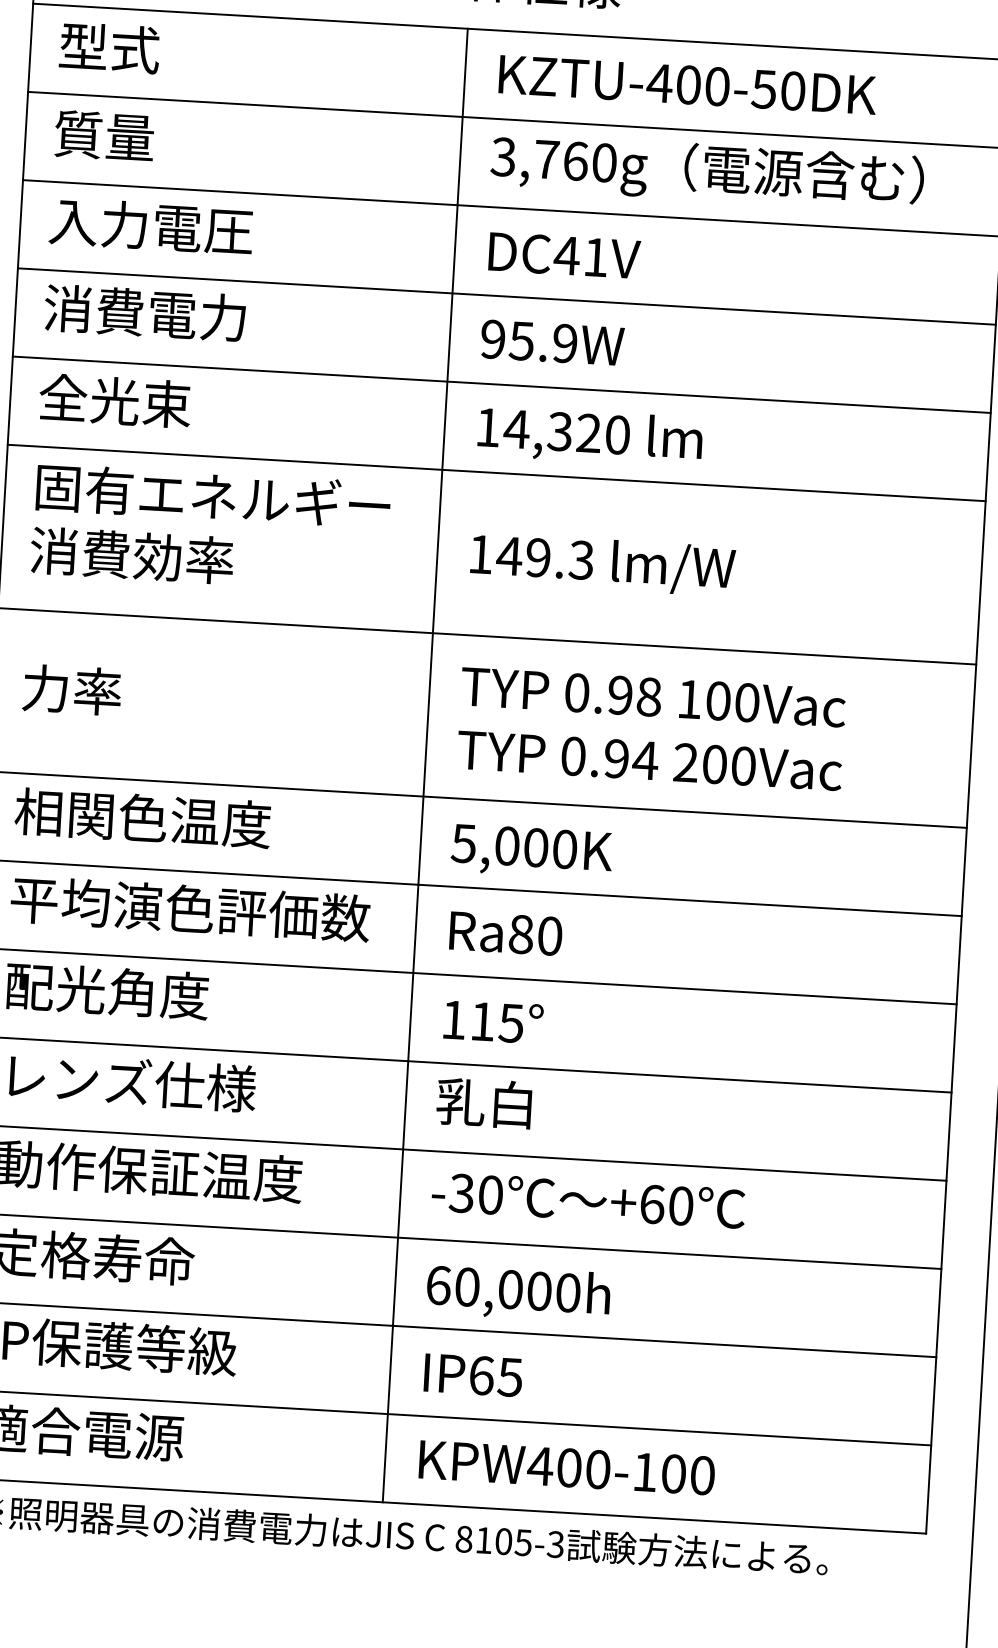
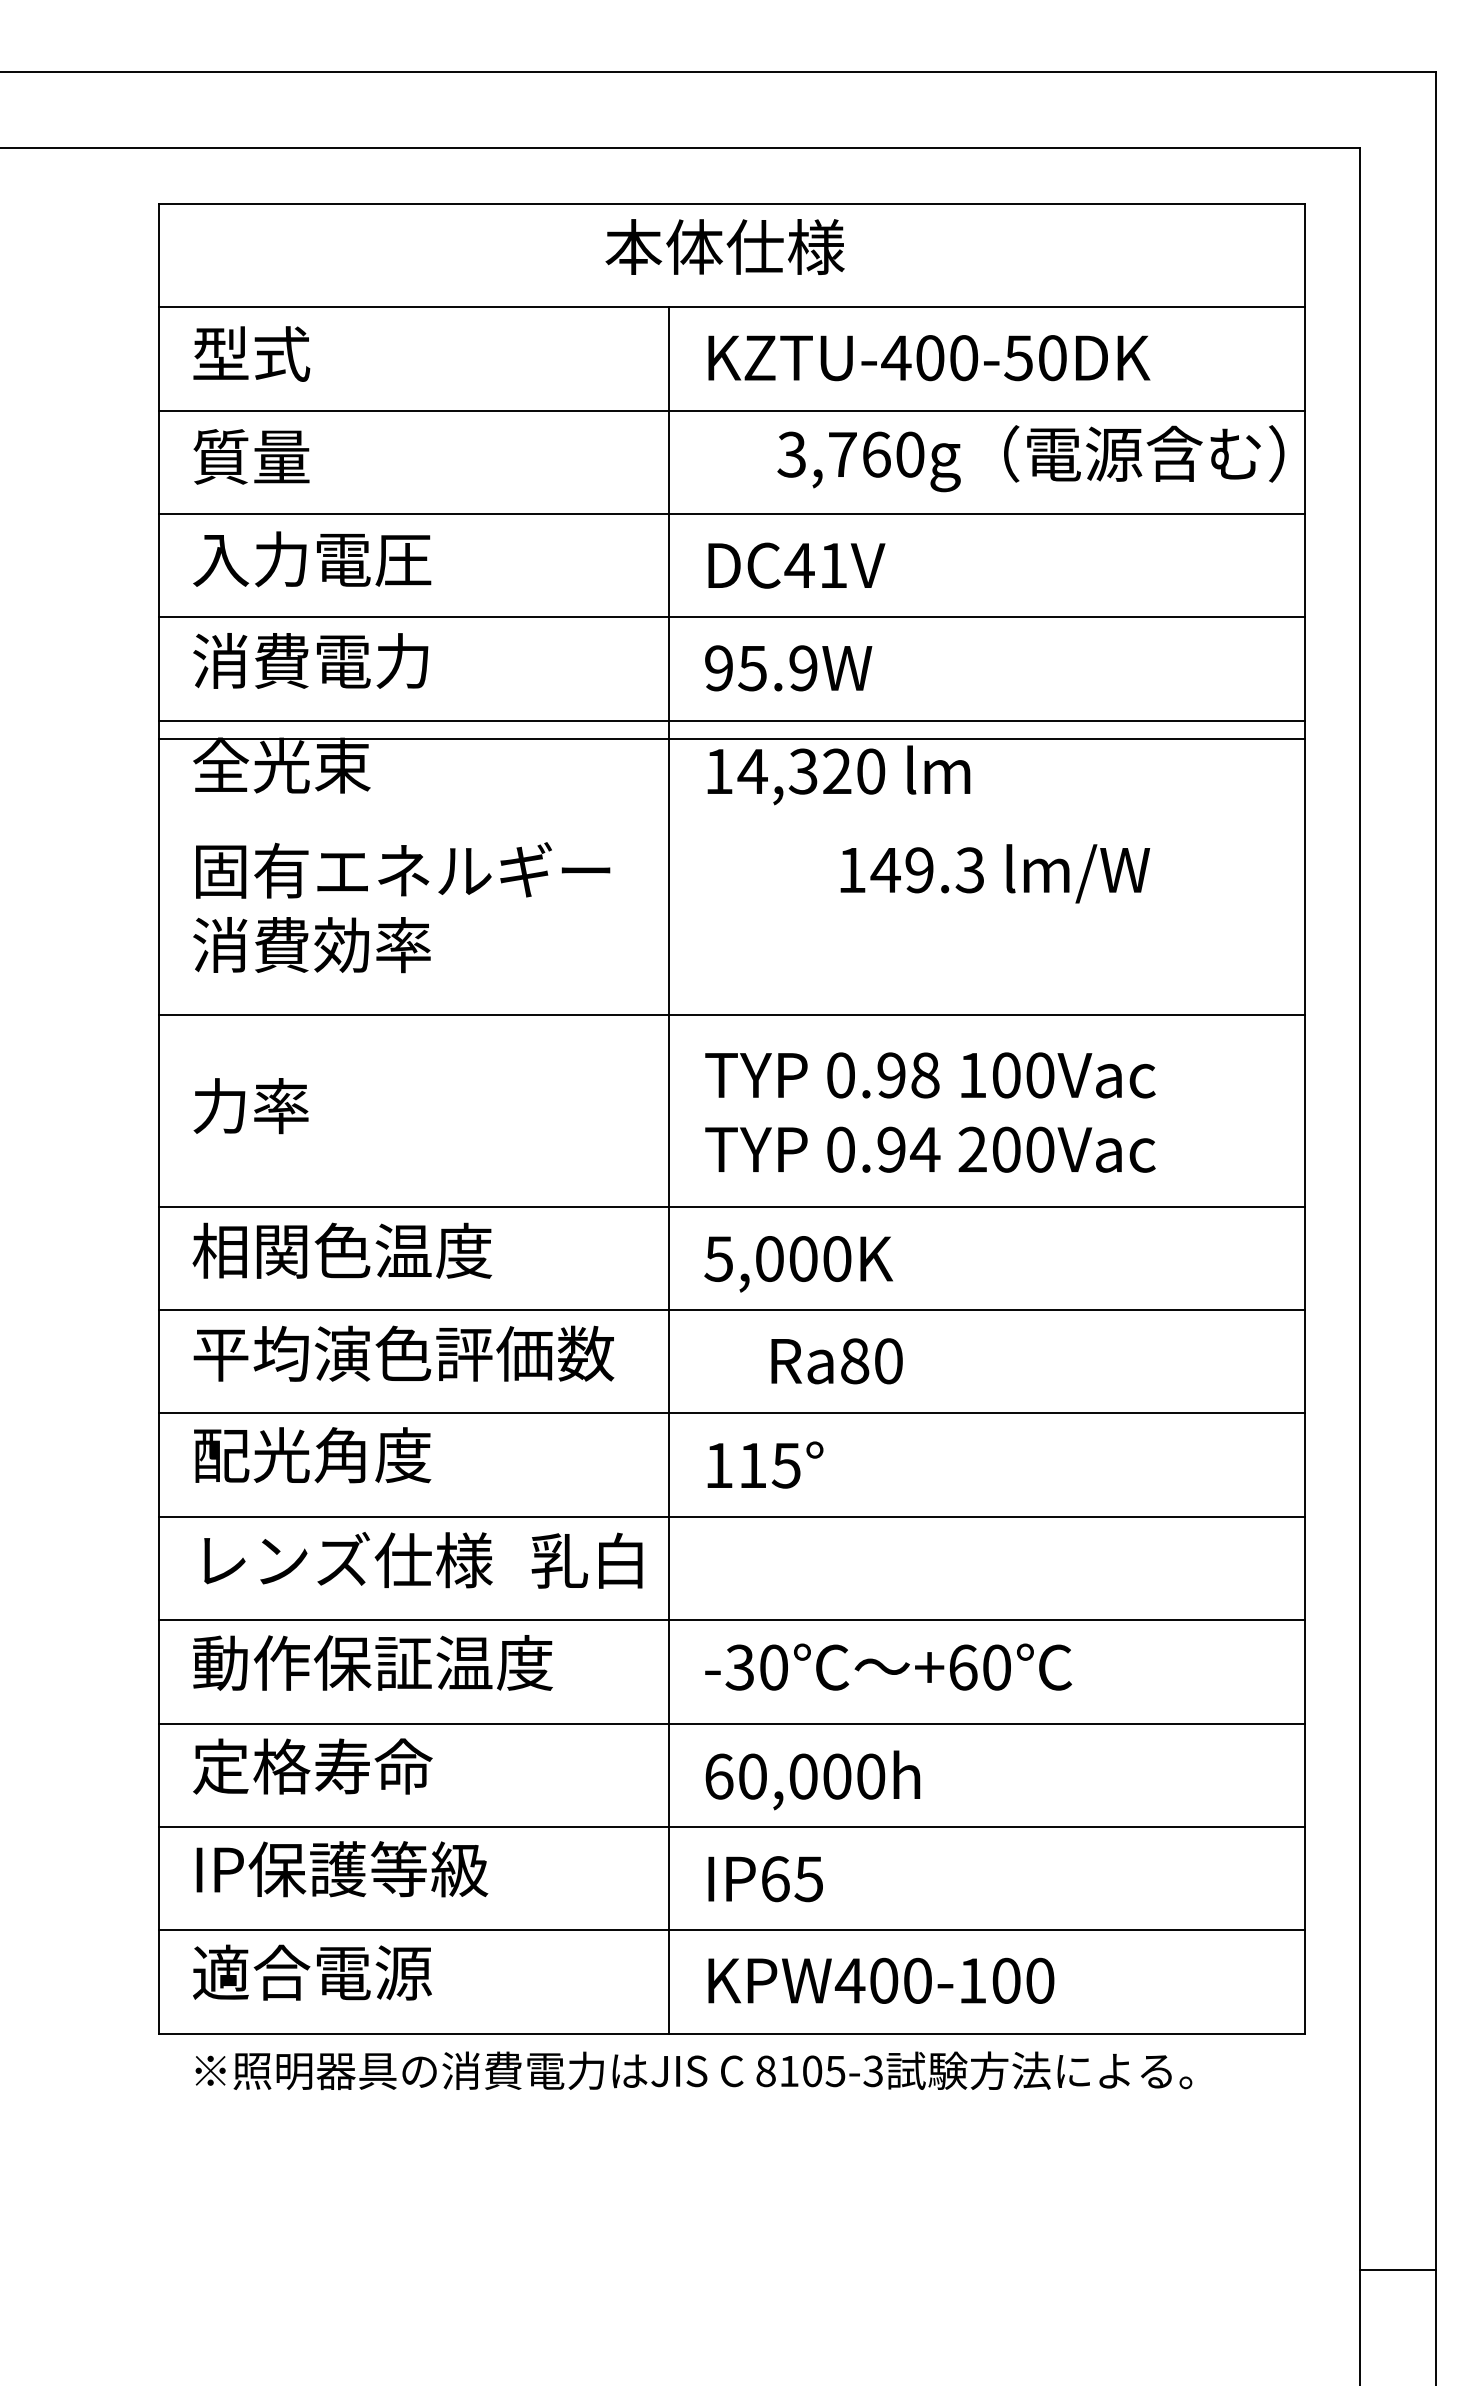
text: (707, 172) -> (1030, 458), moved
line: (496, 473) -> (732, 739), moved
text: (603, 564) -> (995, 873), moved
text: (505, 933) -> (836, 1361), moved
text: (483, 1102) -> (586, 1560), moved

